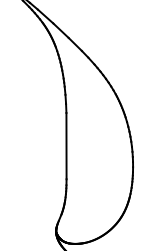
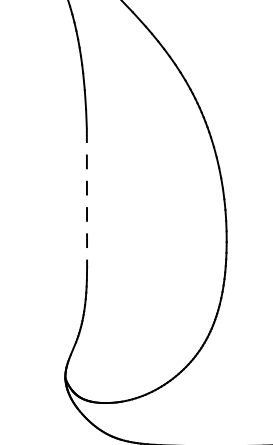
line: (66, 146) -> (86, 198), solid -> dashed

